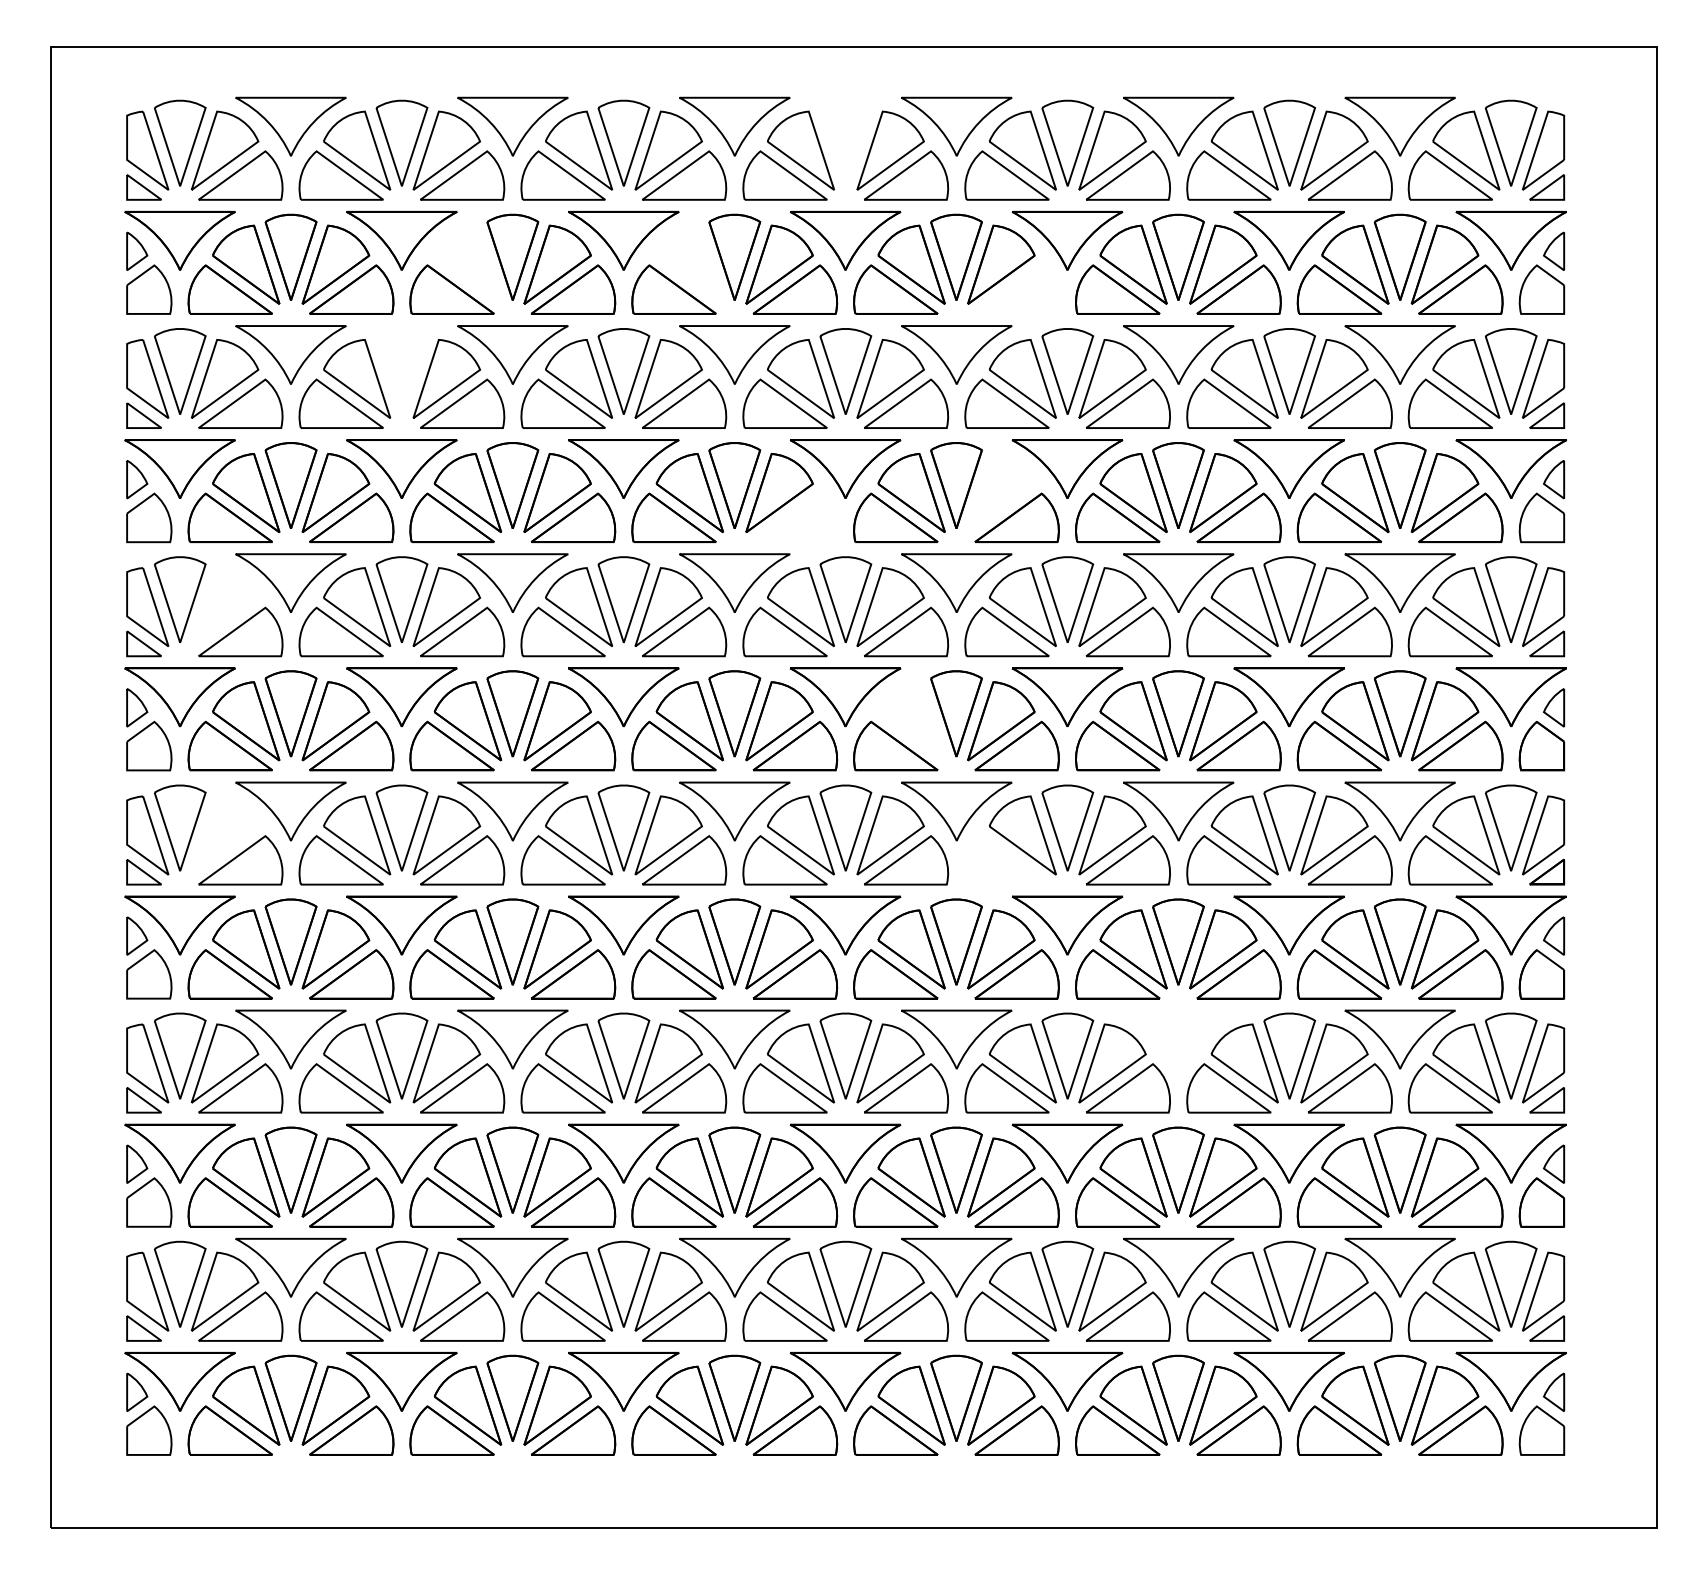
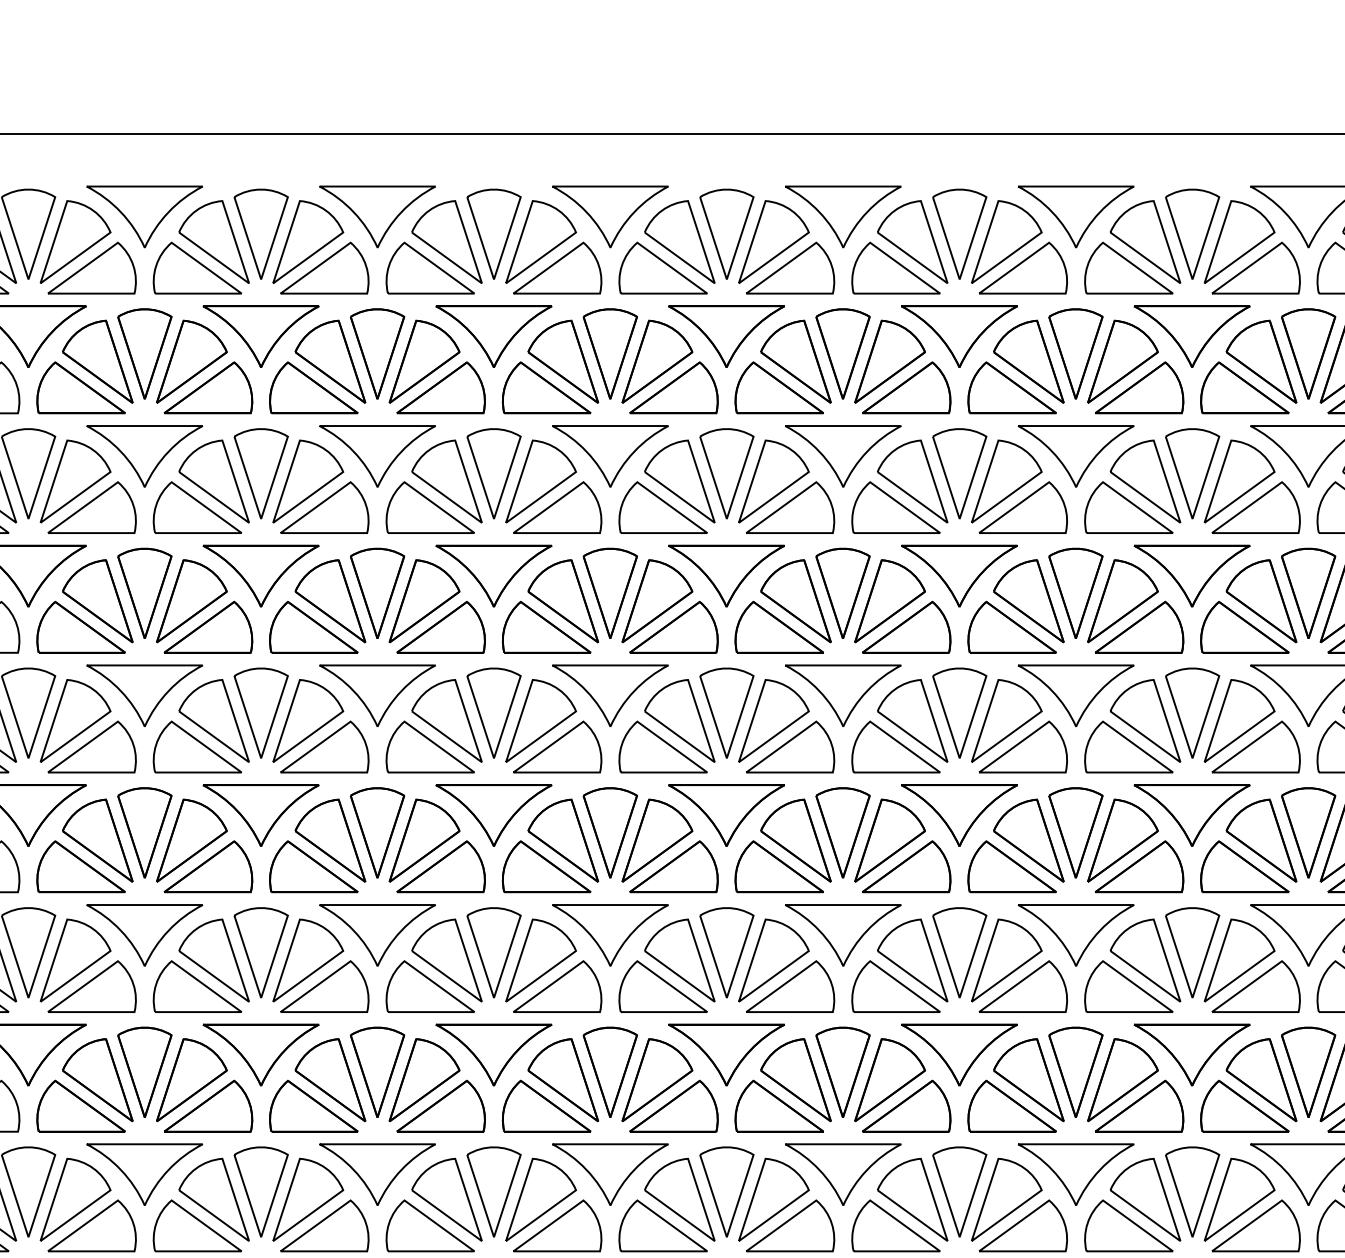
part: (845, 142) -> (726, 233), added
part: (467, 264) -> (329, 361), added
part: (689, 264) -> (562, 361), added
part: (1016, 289) -> (905, 387), added
part: (401, 371) -> (260, 473), added
part: (1001, 492) -> (890, 600), added
part: (795, 517) -> (674, 626), added
part: (225, 606) -> (76, 720), added
part: (911, 721) -> (795, 840), added
part: (224, 835) -> (75, 960), added
part: (1006, 860) -> (895, 986), added
part: (1178, 1039) -> (1075, 1174), added

